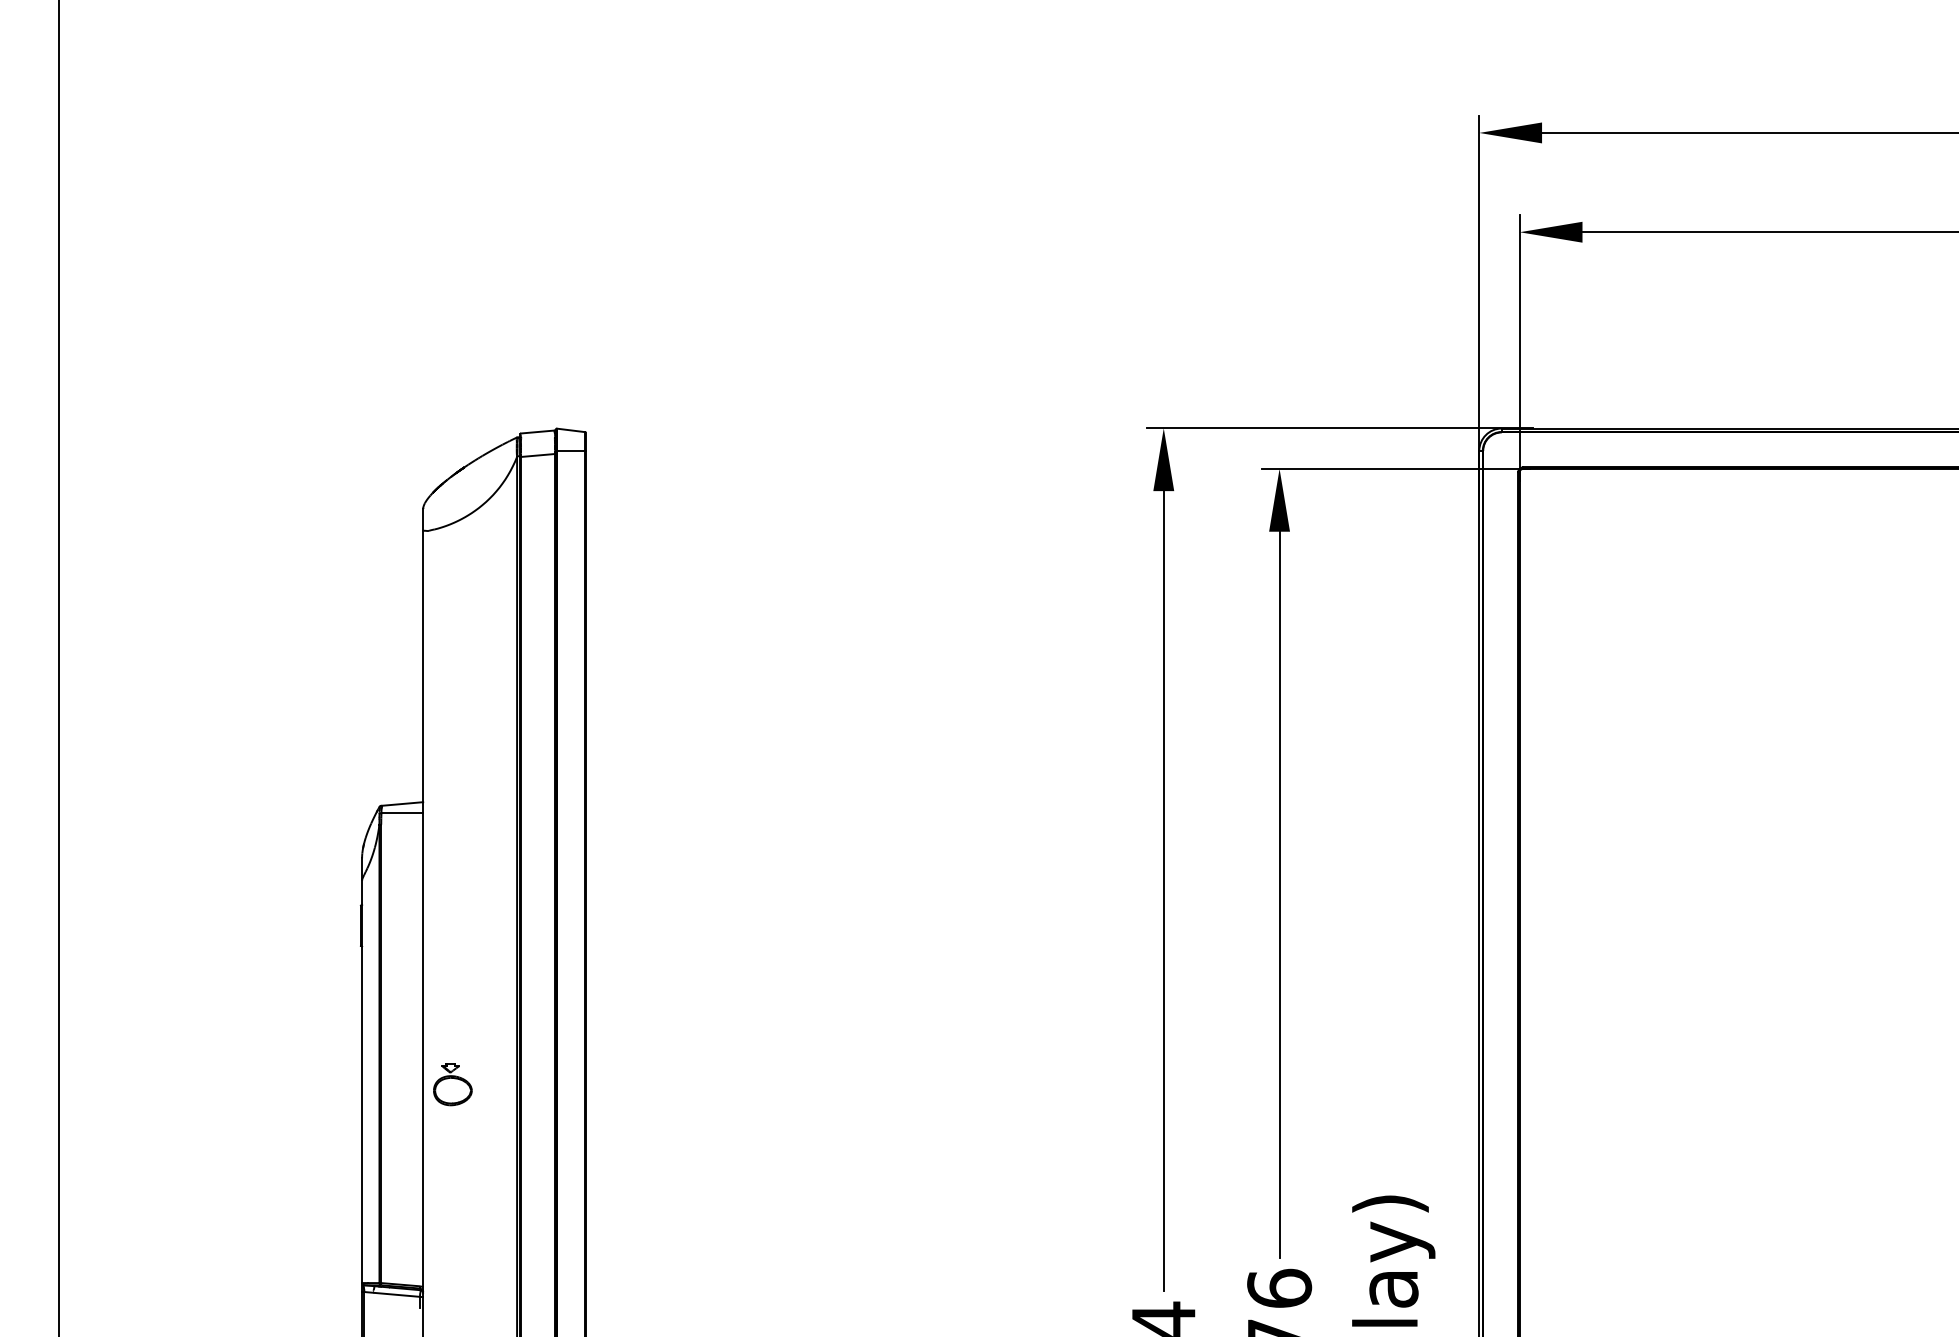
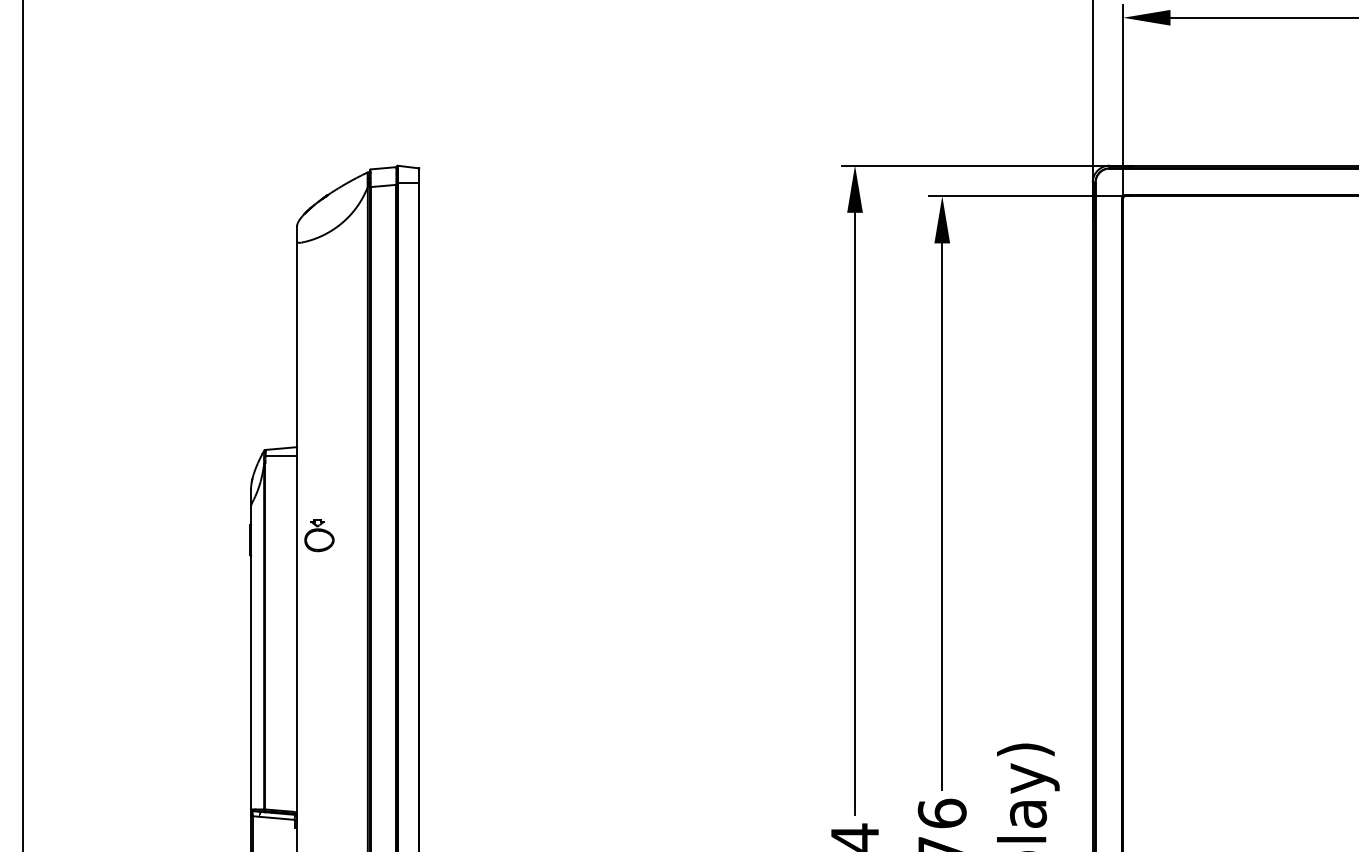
part: (452, 1084) -> (319, 535), moved

